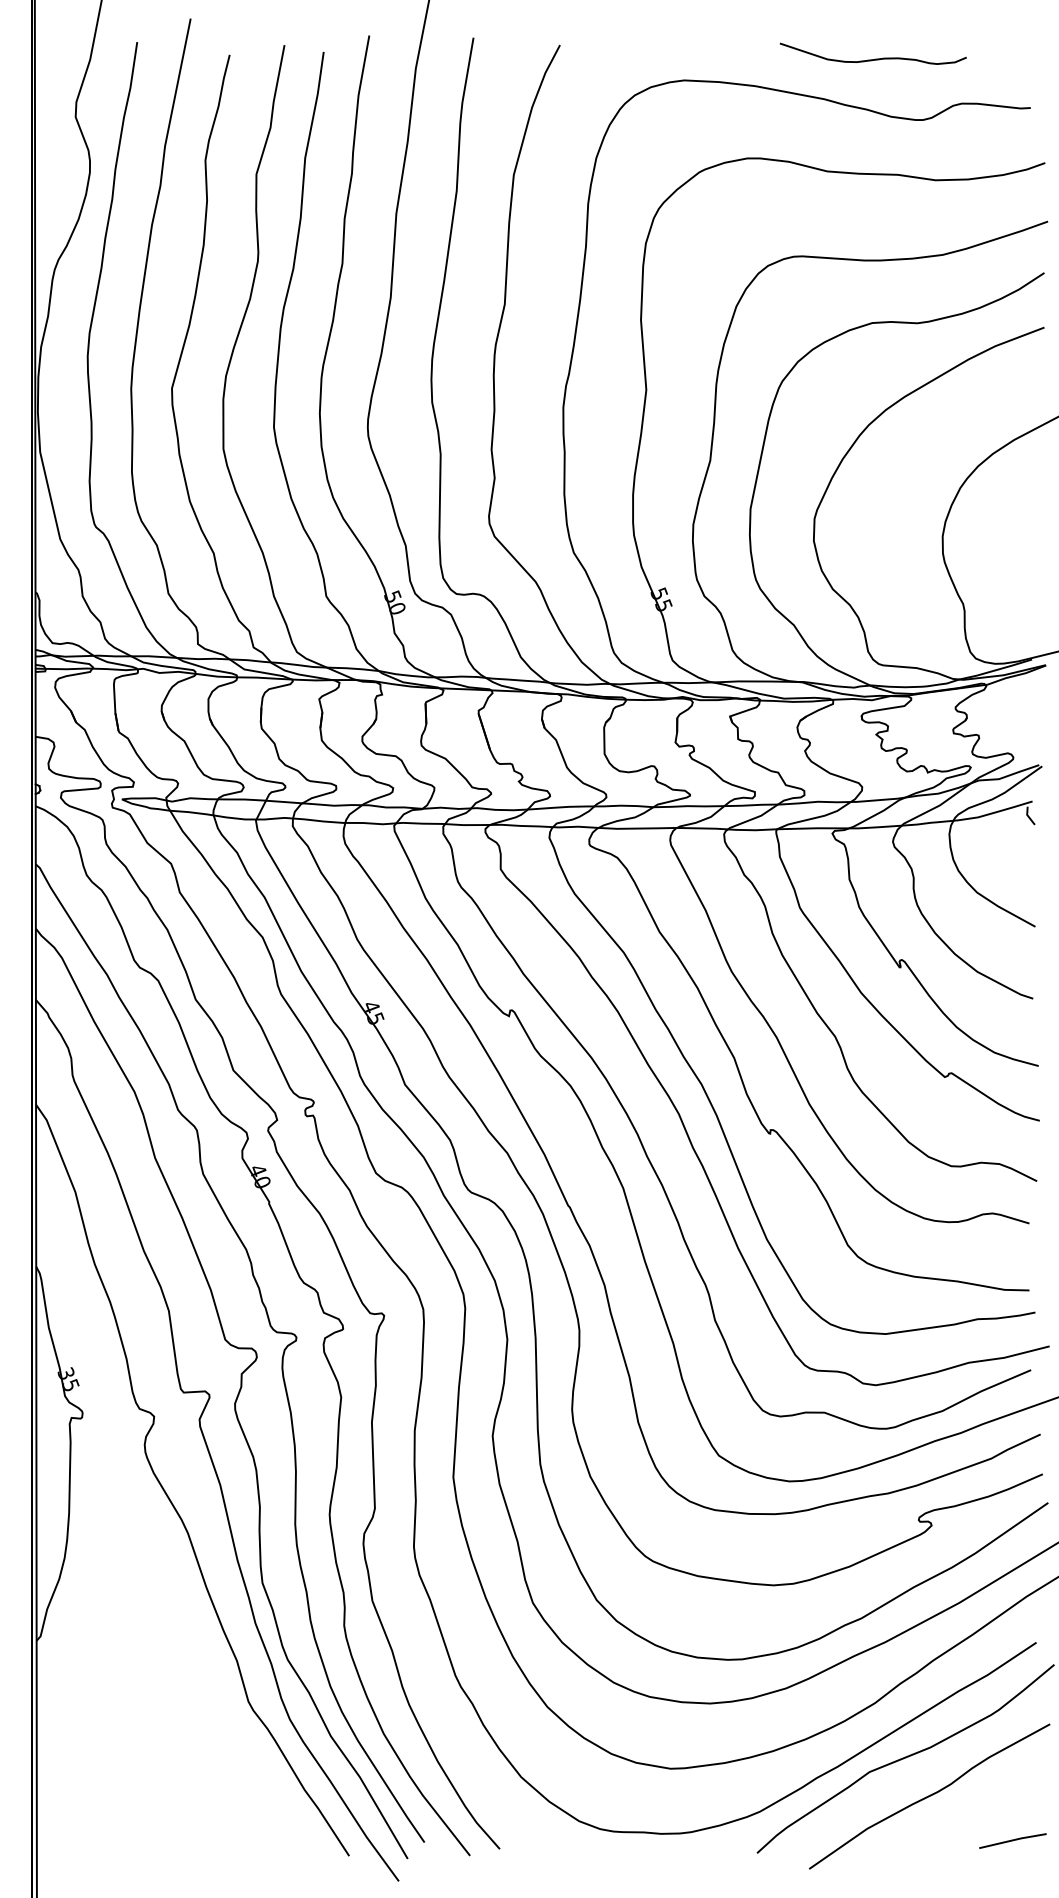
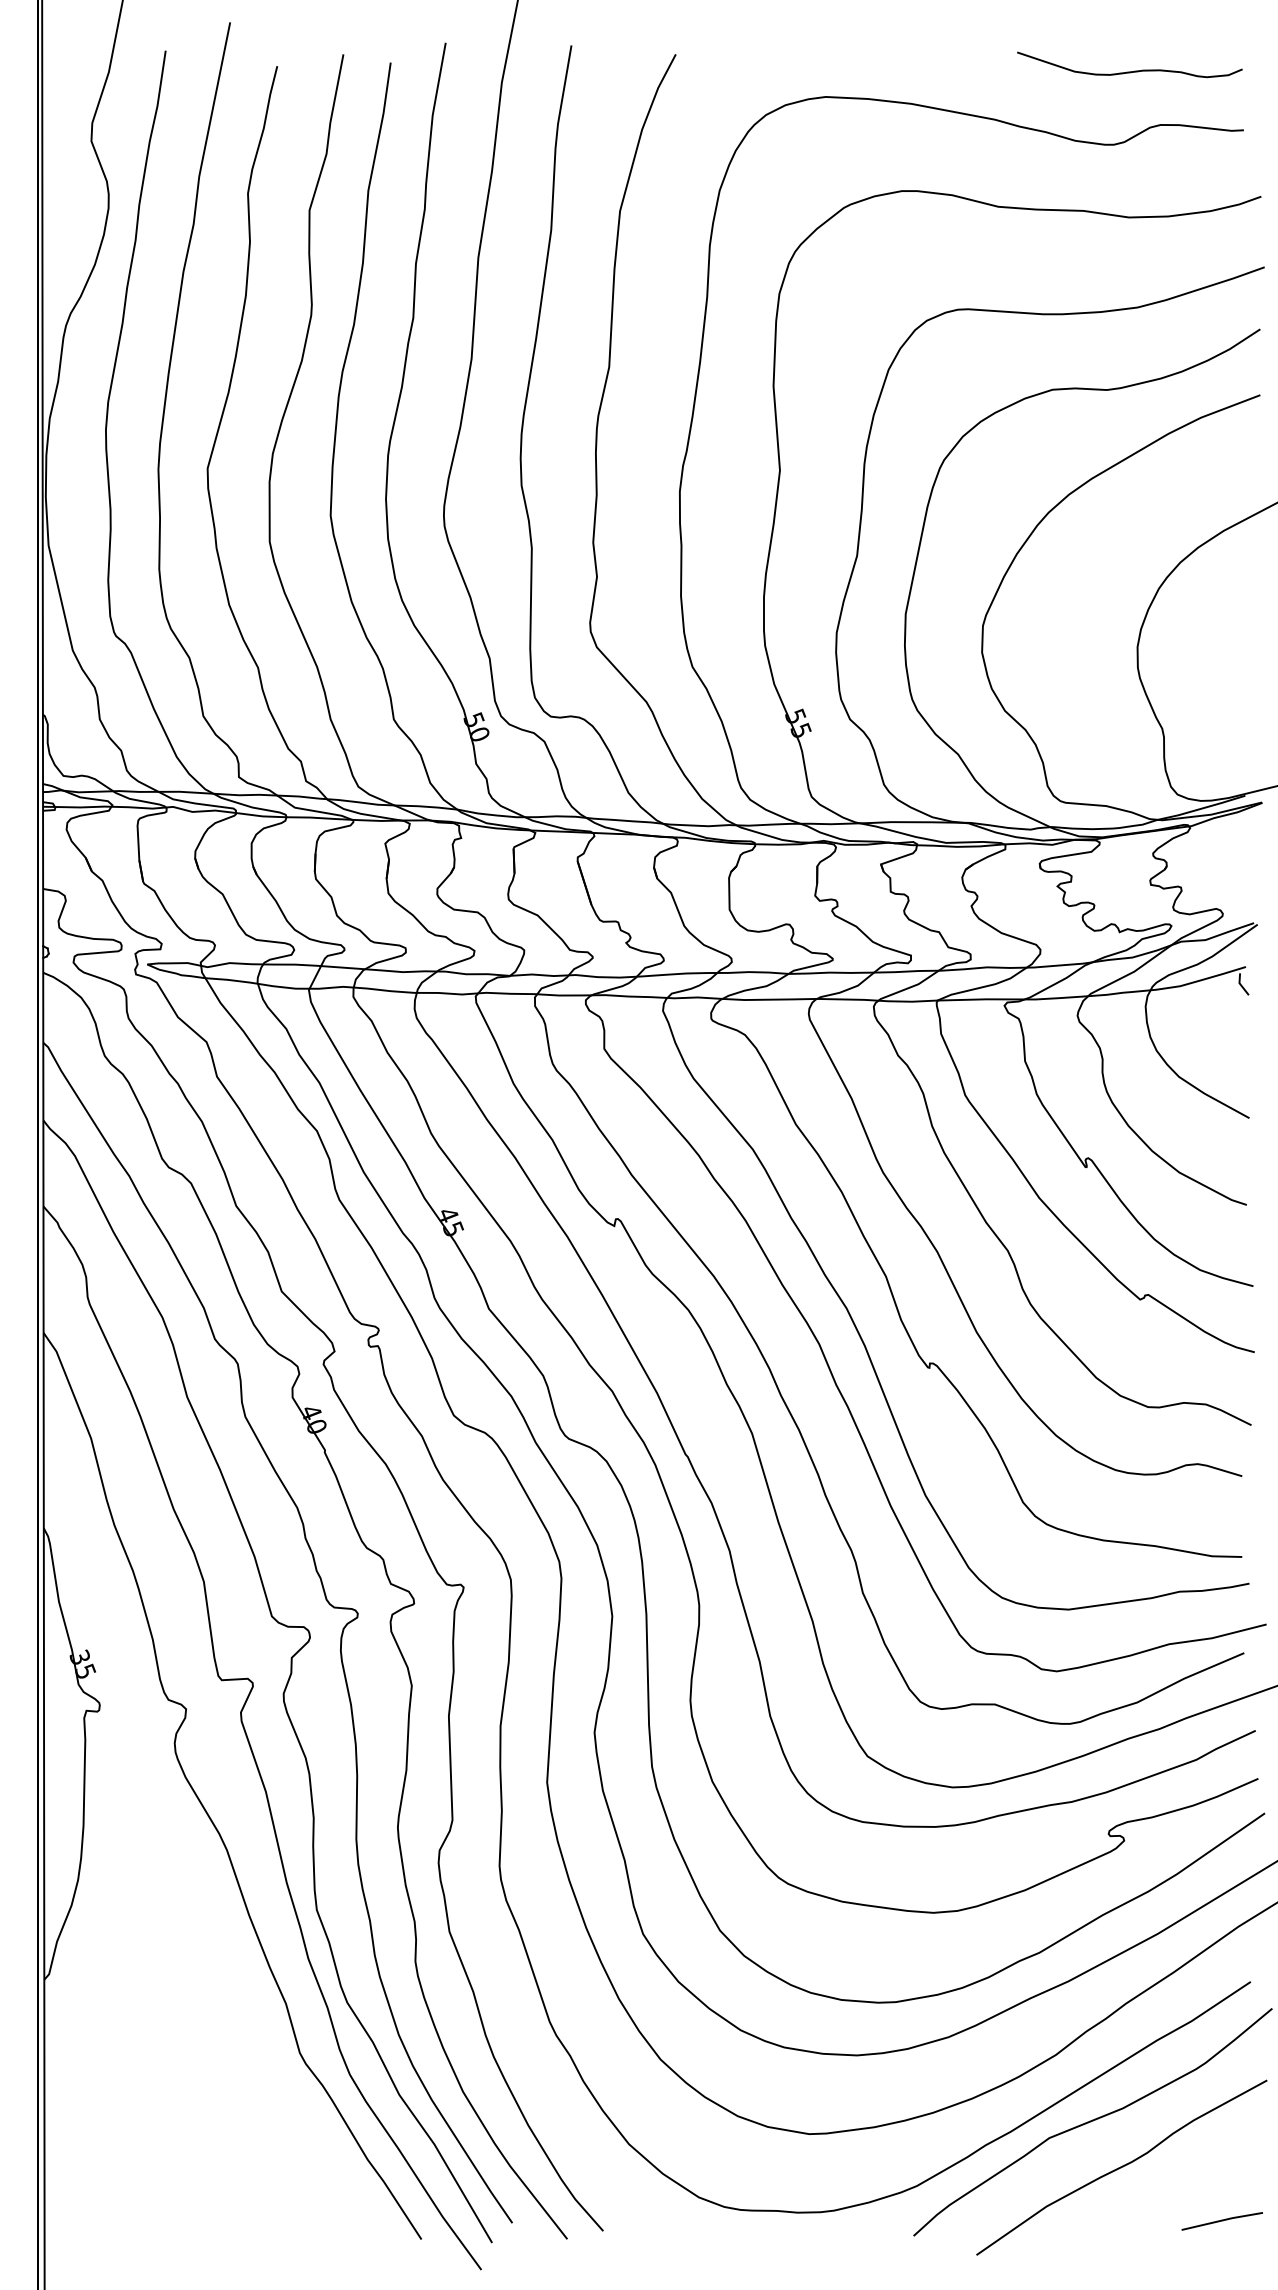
curve: (875, 58) -> (1132, 70), moved

